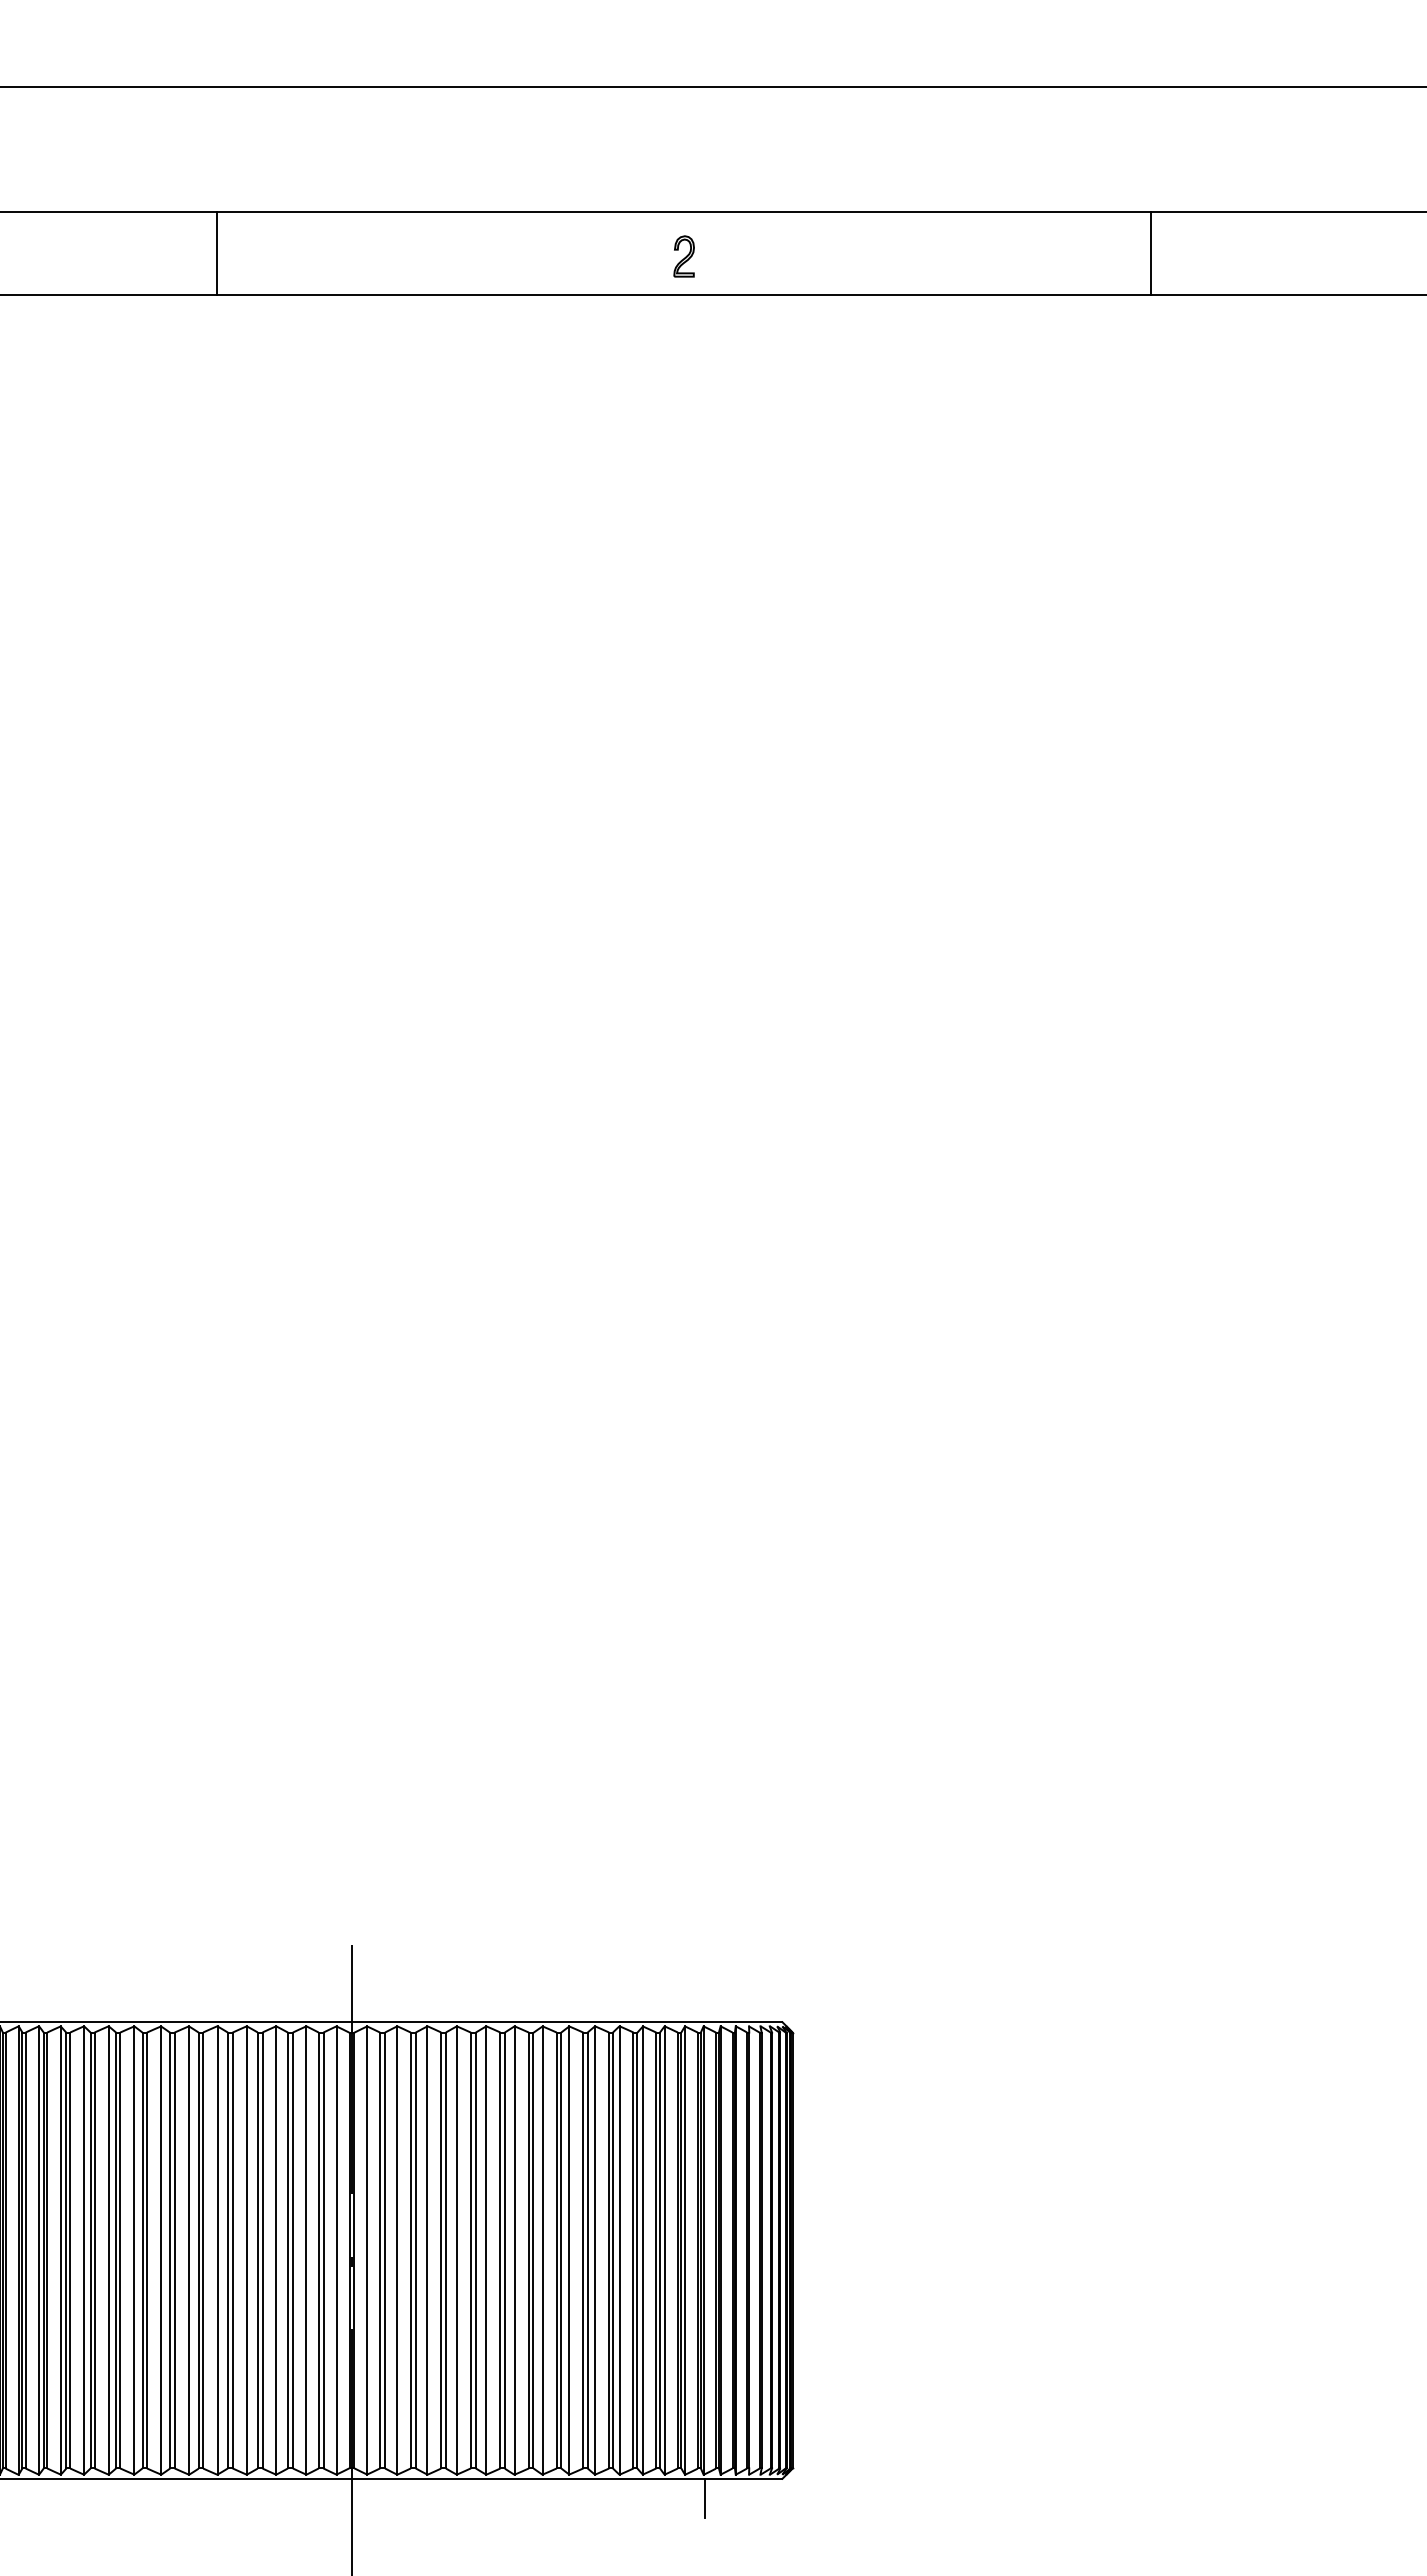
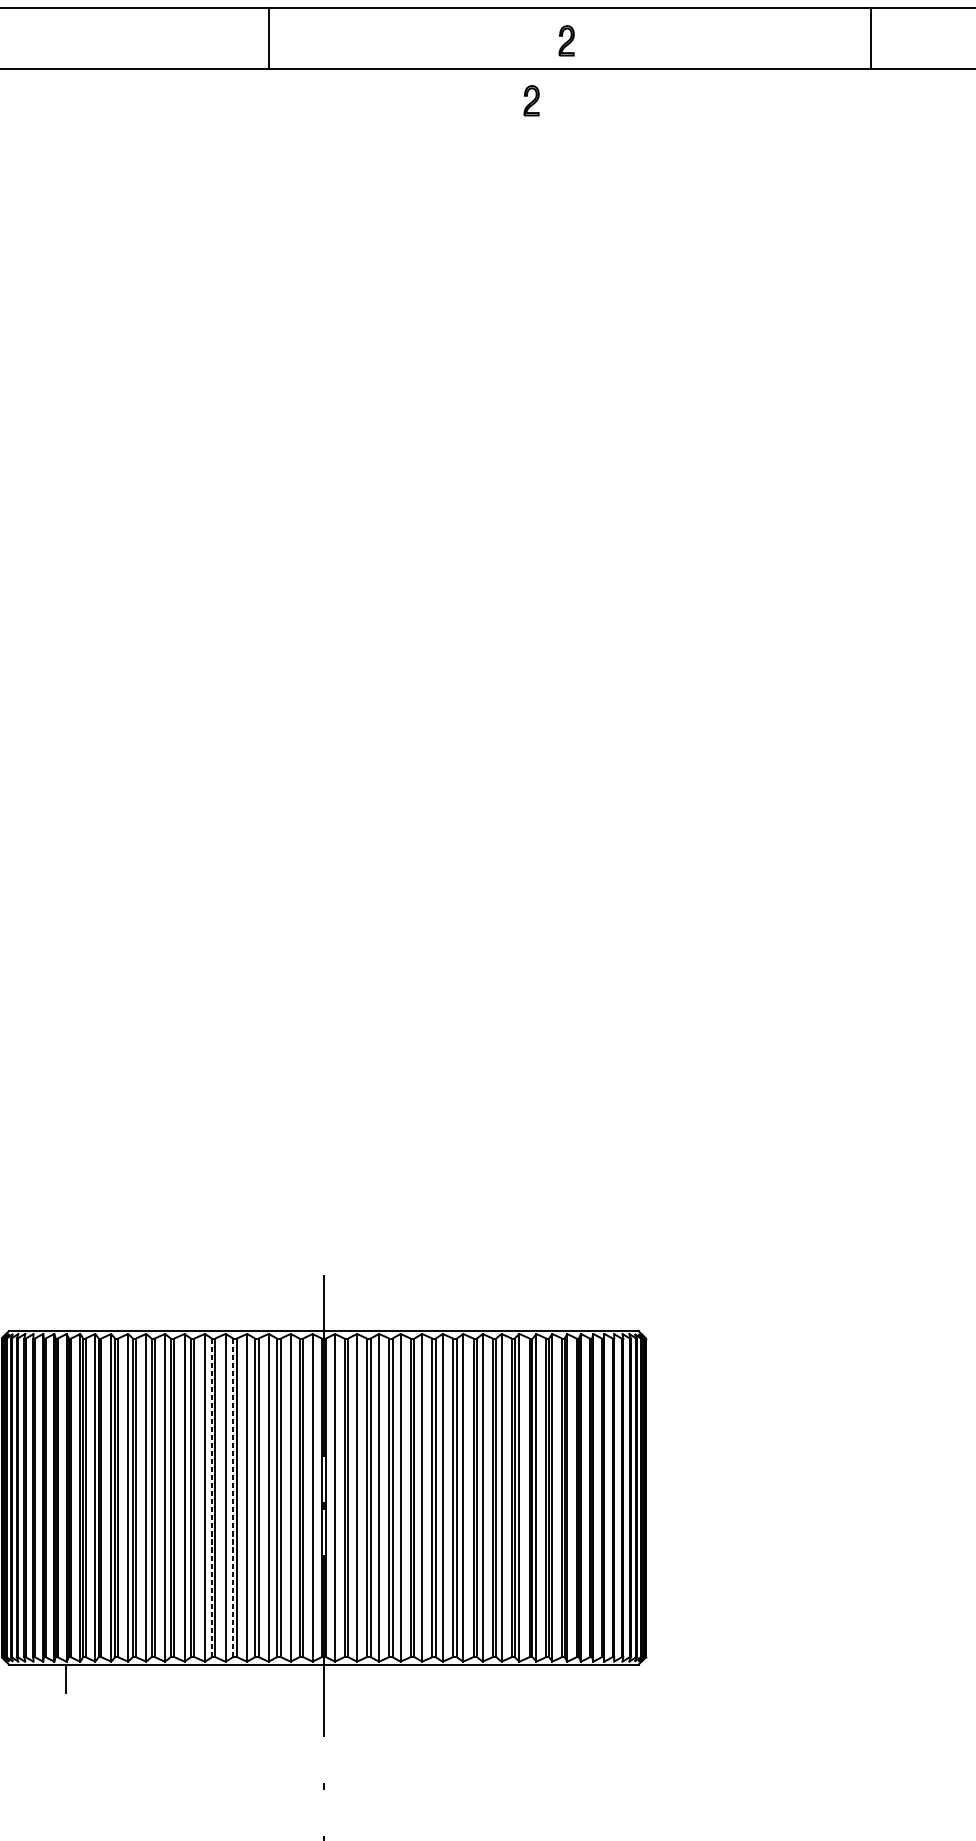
line: (217, 252) -> (269, 37), moved
line: (1151, 252) -> (871, 37), moved
part: (635, 338) -> (531, 100), added
line: (198, 2250) -> (211, 1497), solid -> dashed
line: (227, 2250) -> (233, 1497), solid -> dashed
line: (704, 2498) -> (581, 1679), removed

